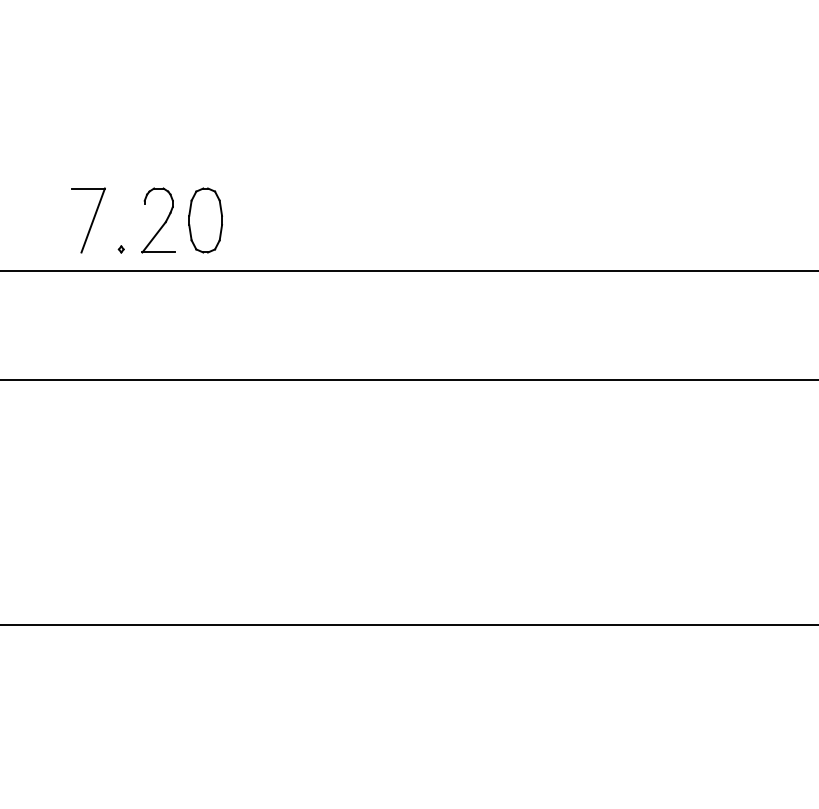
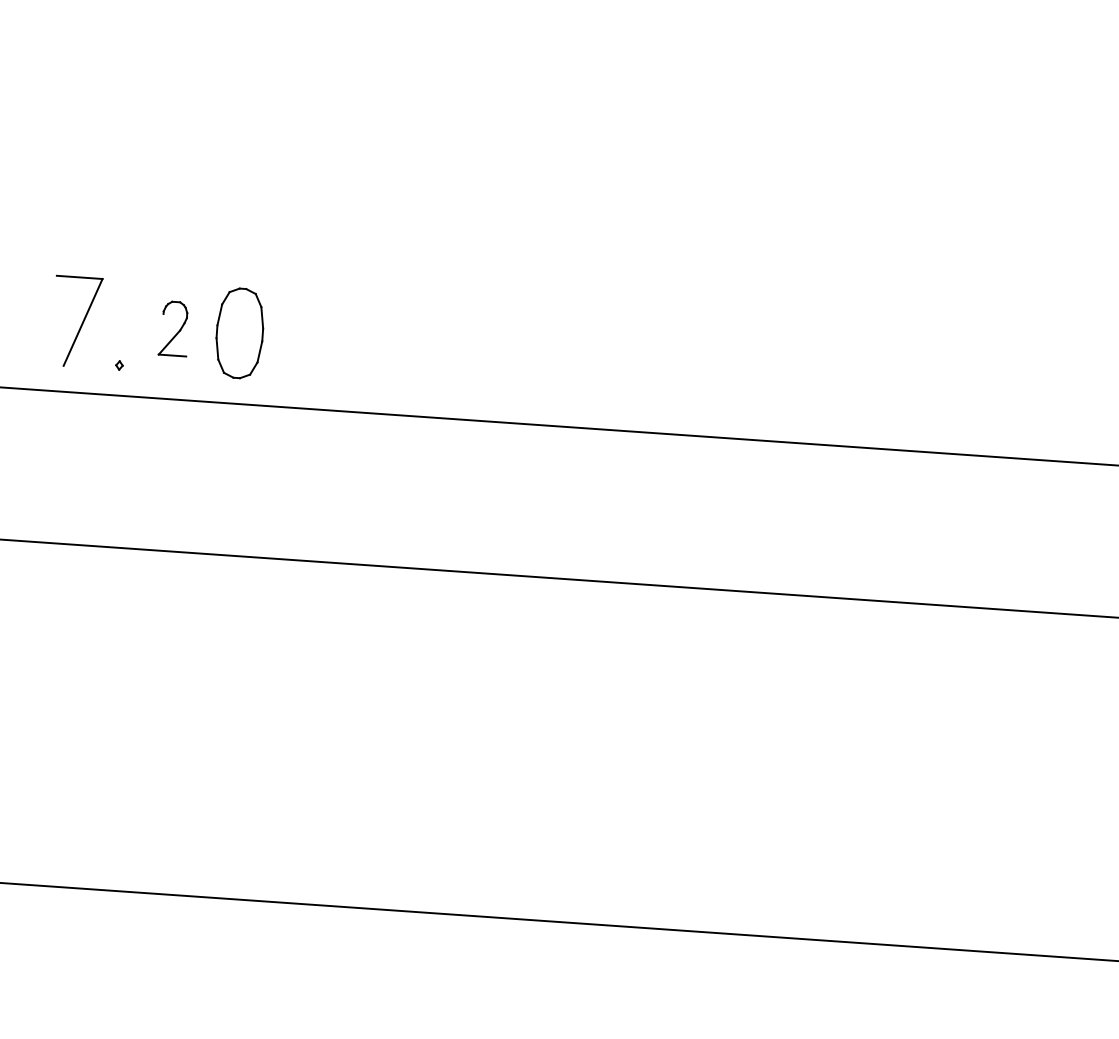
part: (158, 220) -> (174, 328), size x0.6

